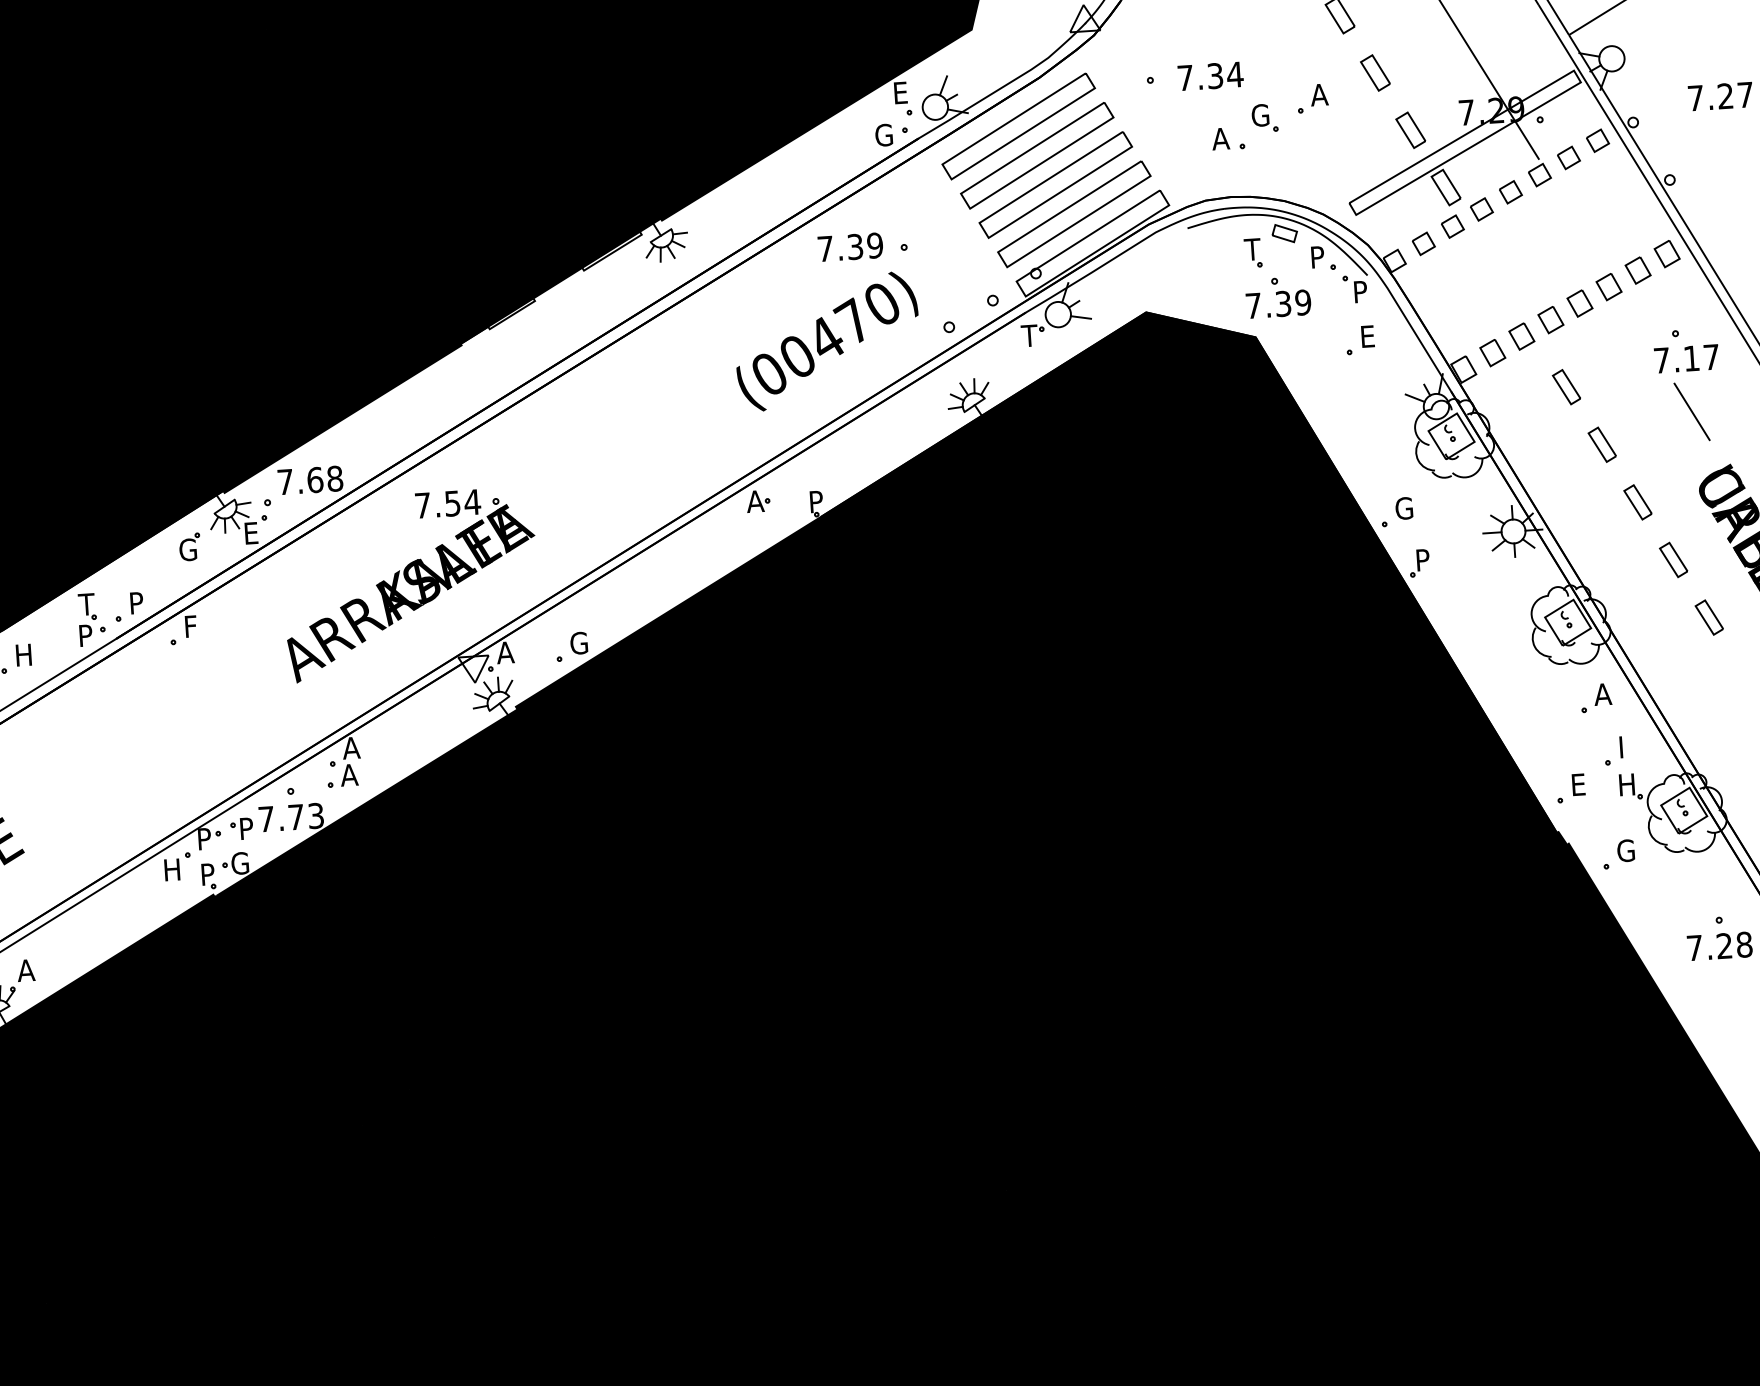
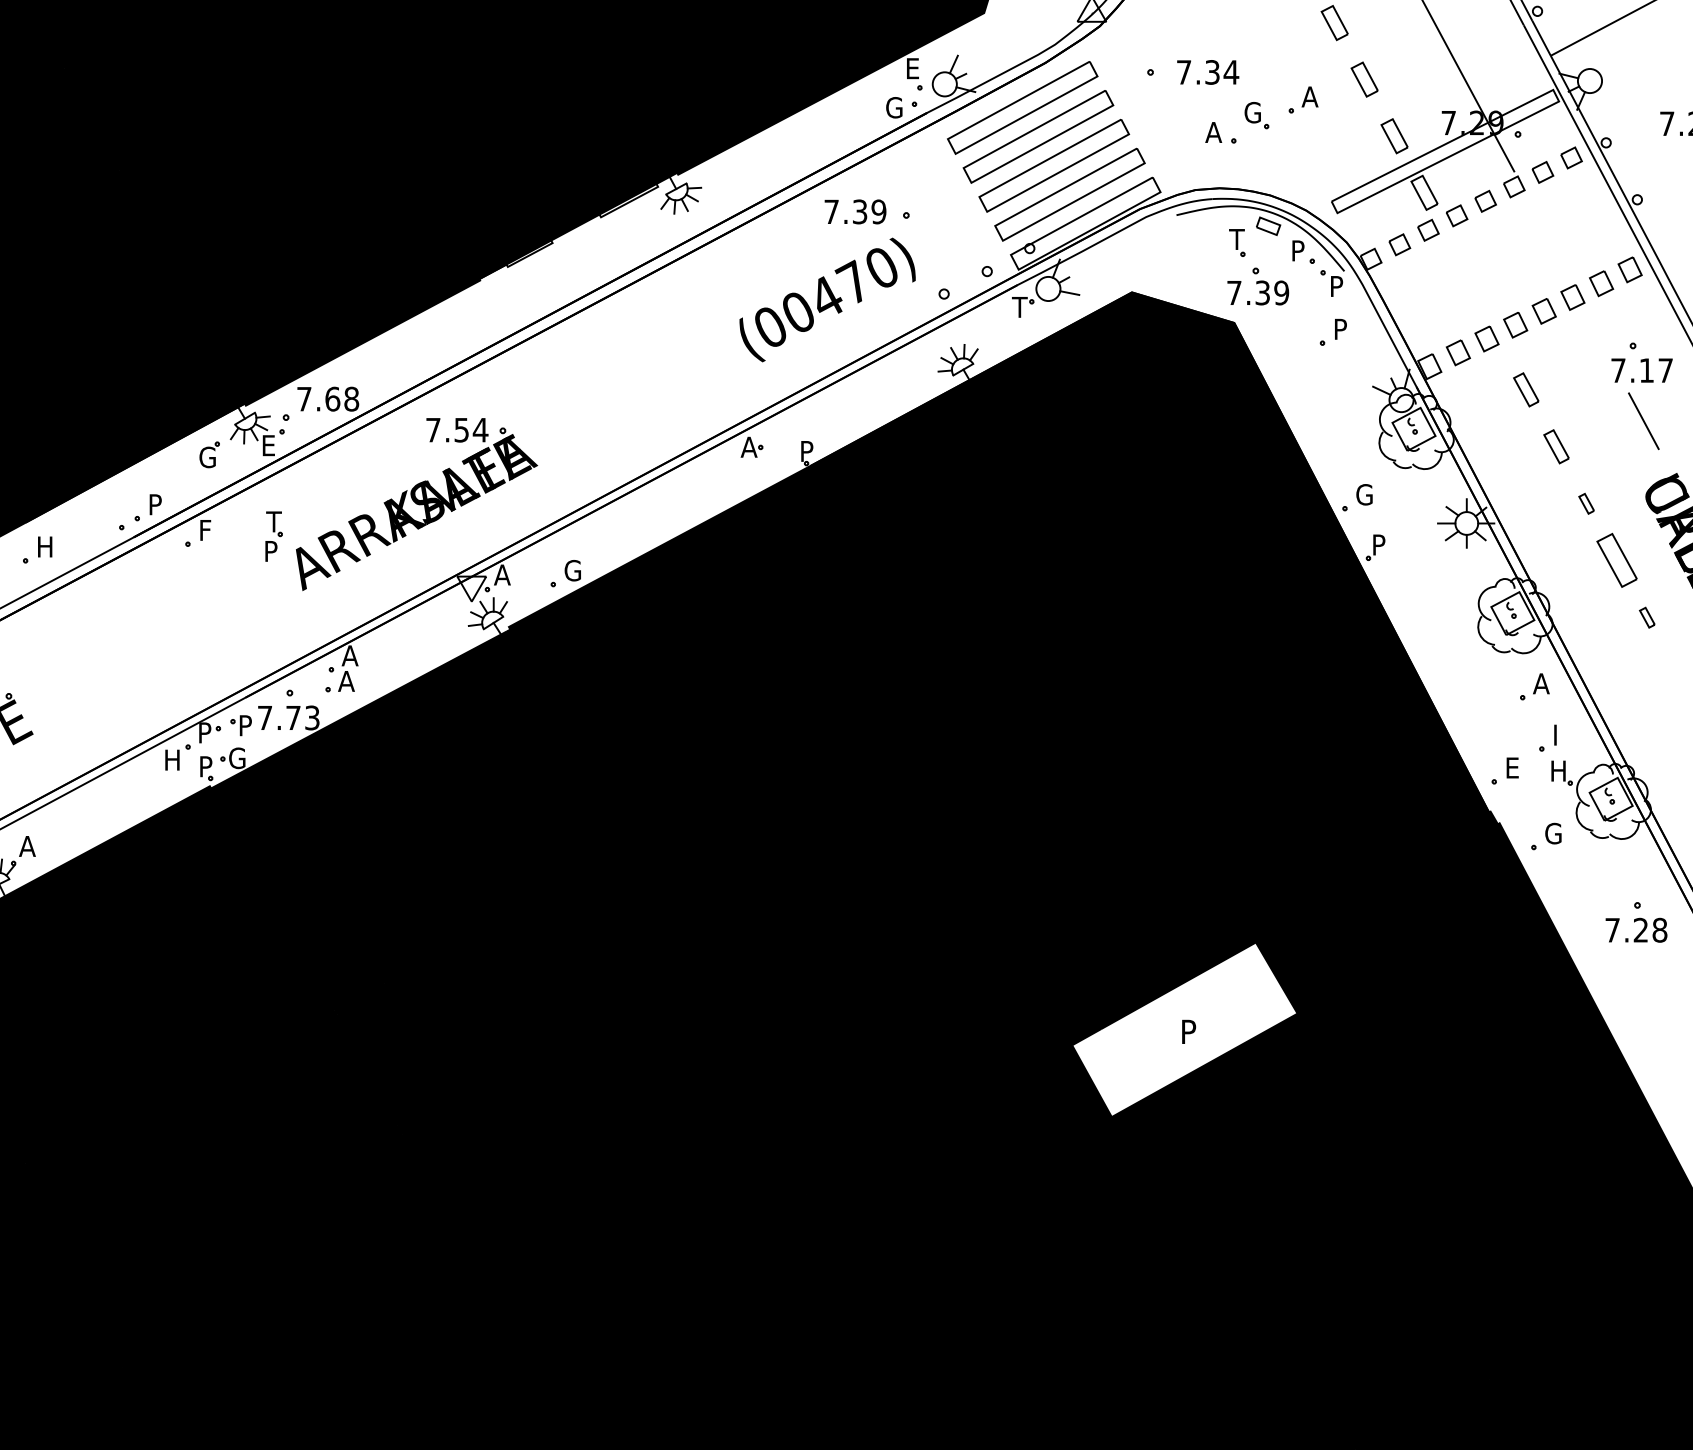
text: (1368, 335) -> (1341, 328), E -> P
part: (1637, 502) -> (1586, 503), size x0.6
part: (1673, 559) -> (1616, 560), size x1.6
part: (1709, 617) -> (1647, 617), size x0.6
part: (87, 619) -> (273, 536), moved
fill: (1252, 1081) -> (1184, 1029), removed

